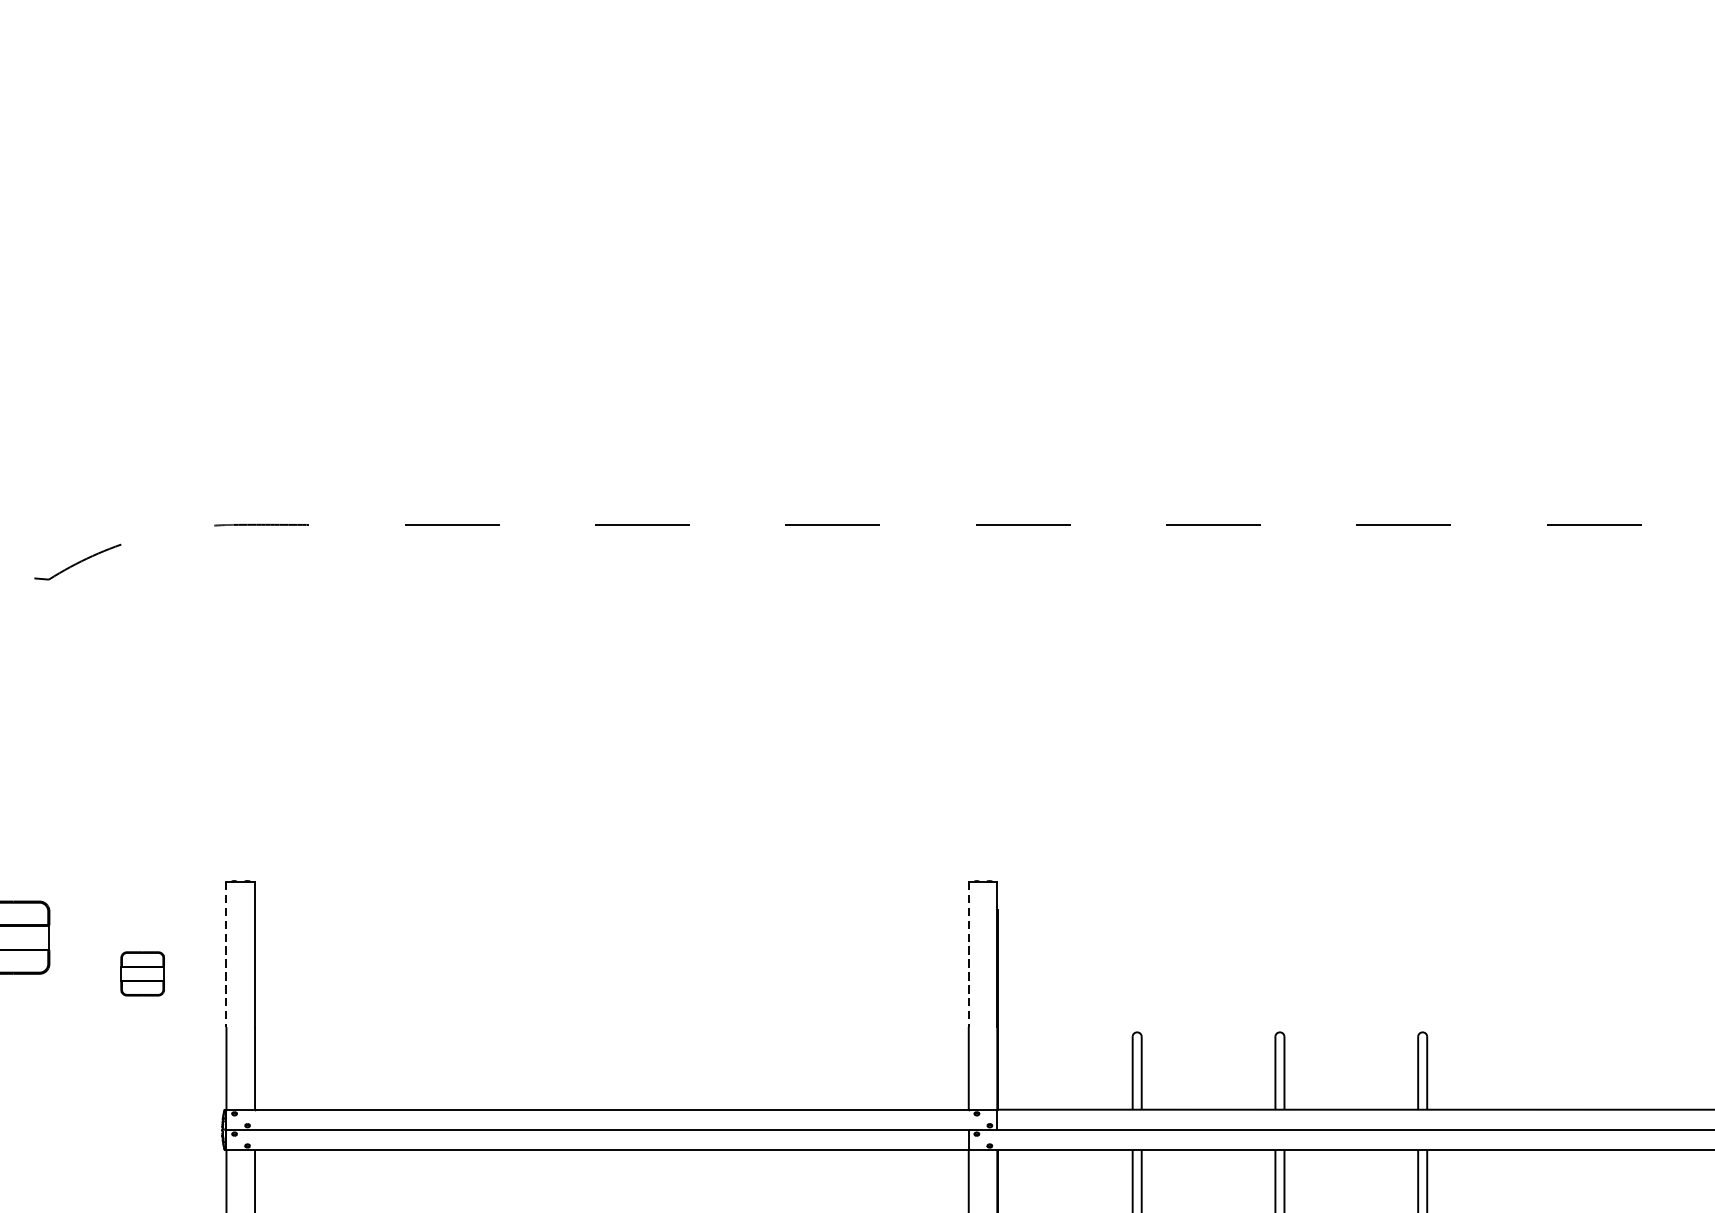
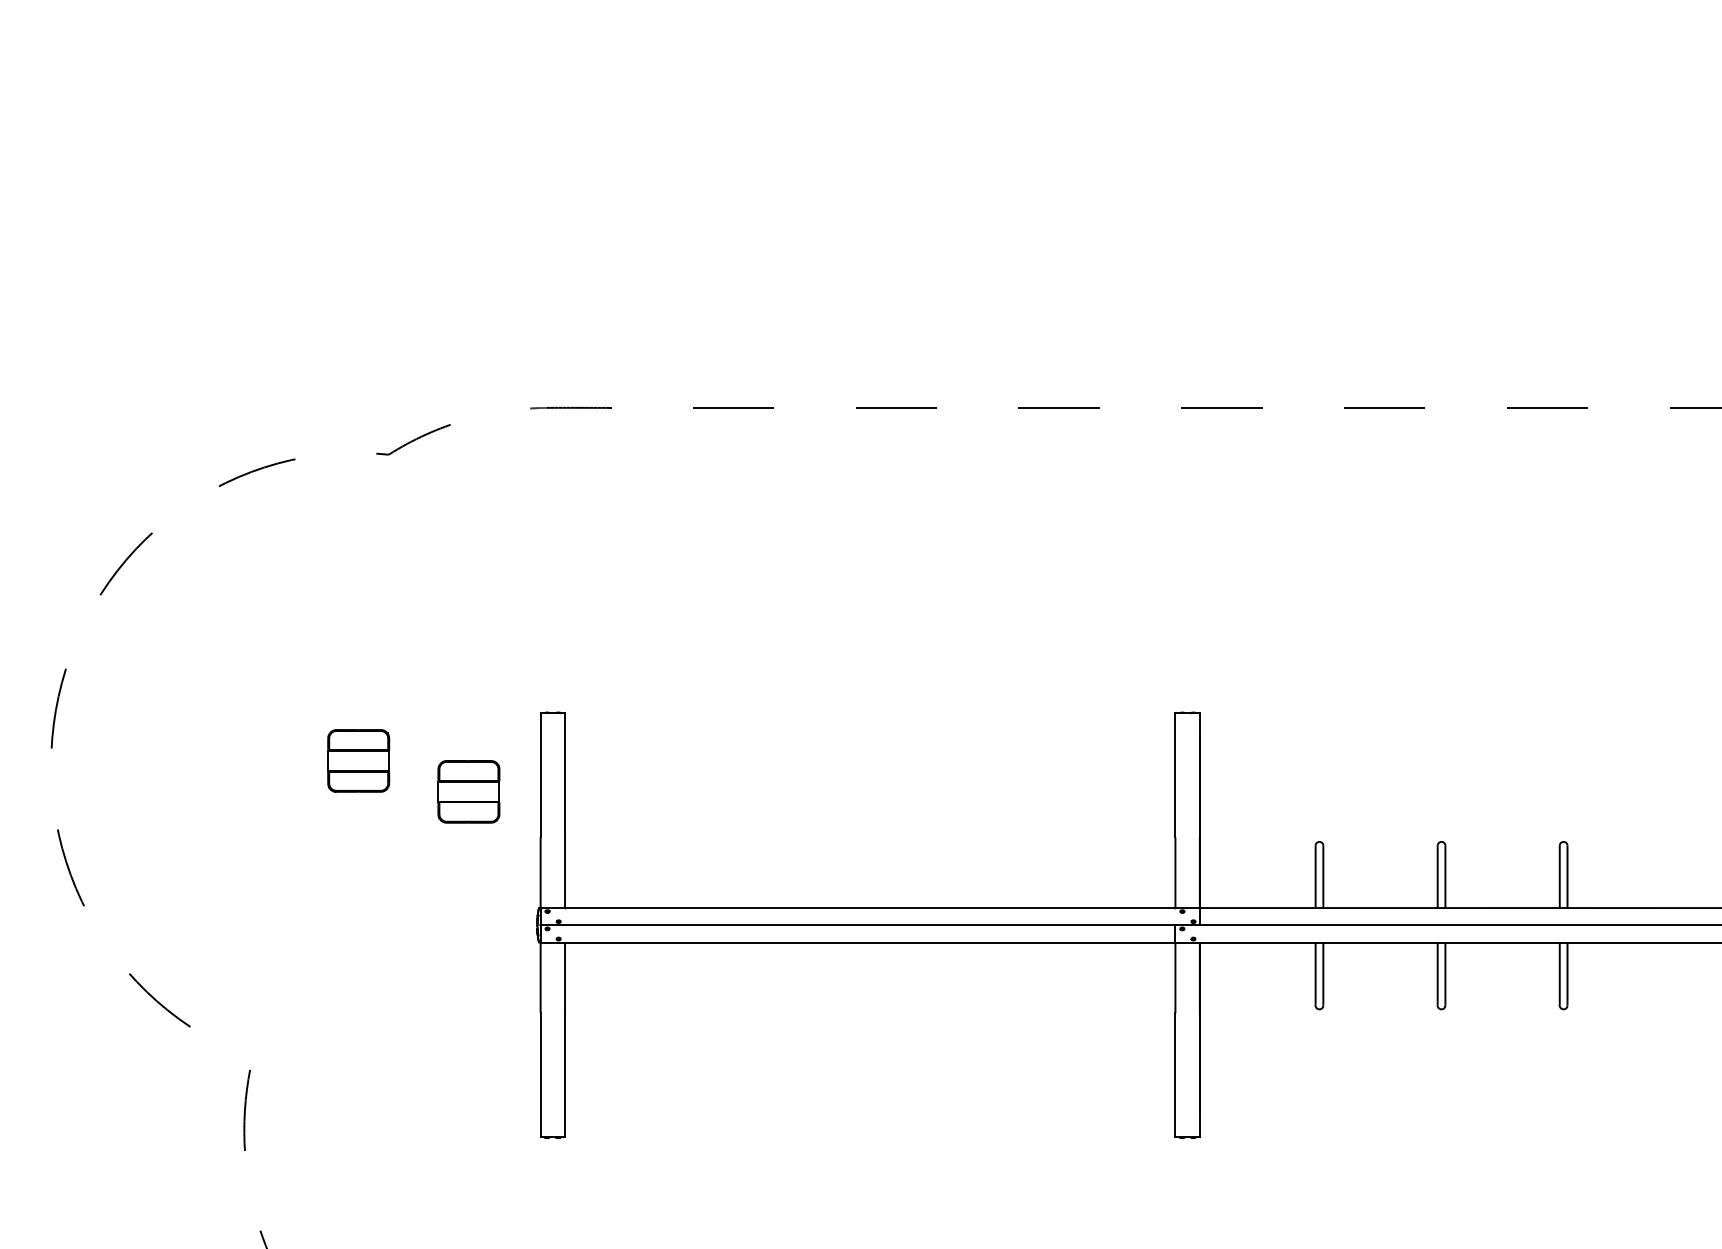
line: (226, 954) -> (540, 775), dashed -> solid
line: (968, 954) -> (1175, 775), dashed -> solid
part: (142, 973) -> (468, 791), size x1.67

